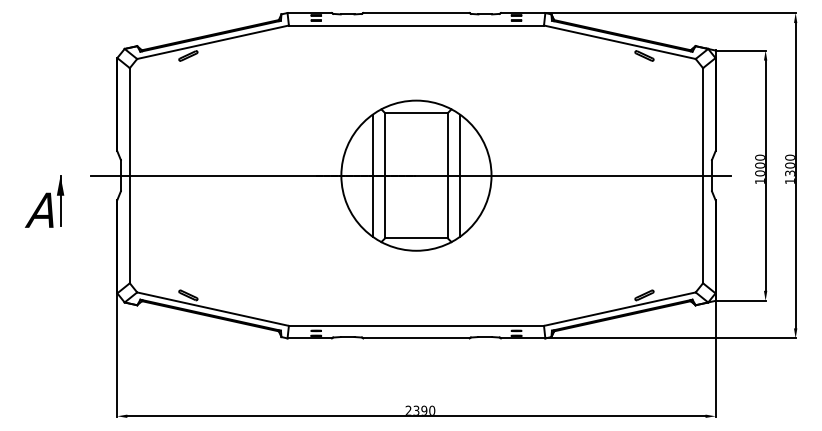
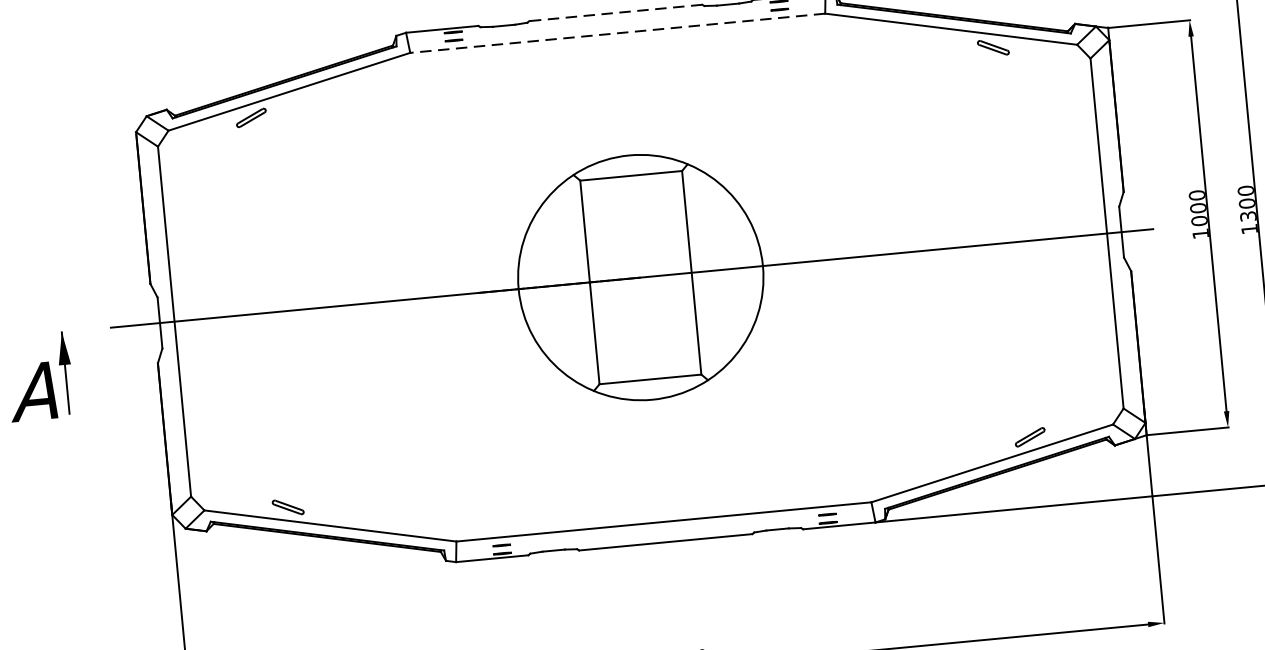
line: (415, 13) -> (614, 13), solid -> dashed
line: (416, 25) -> (617, 33), solid -> dashed
line: (372, 175) -> (569, 284), removed
line: (460, 175) -> (712, 270), removed

